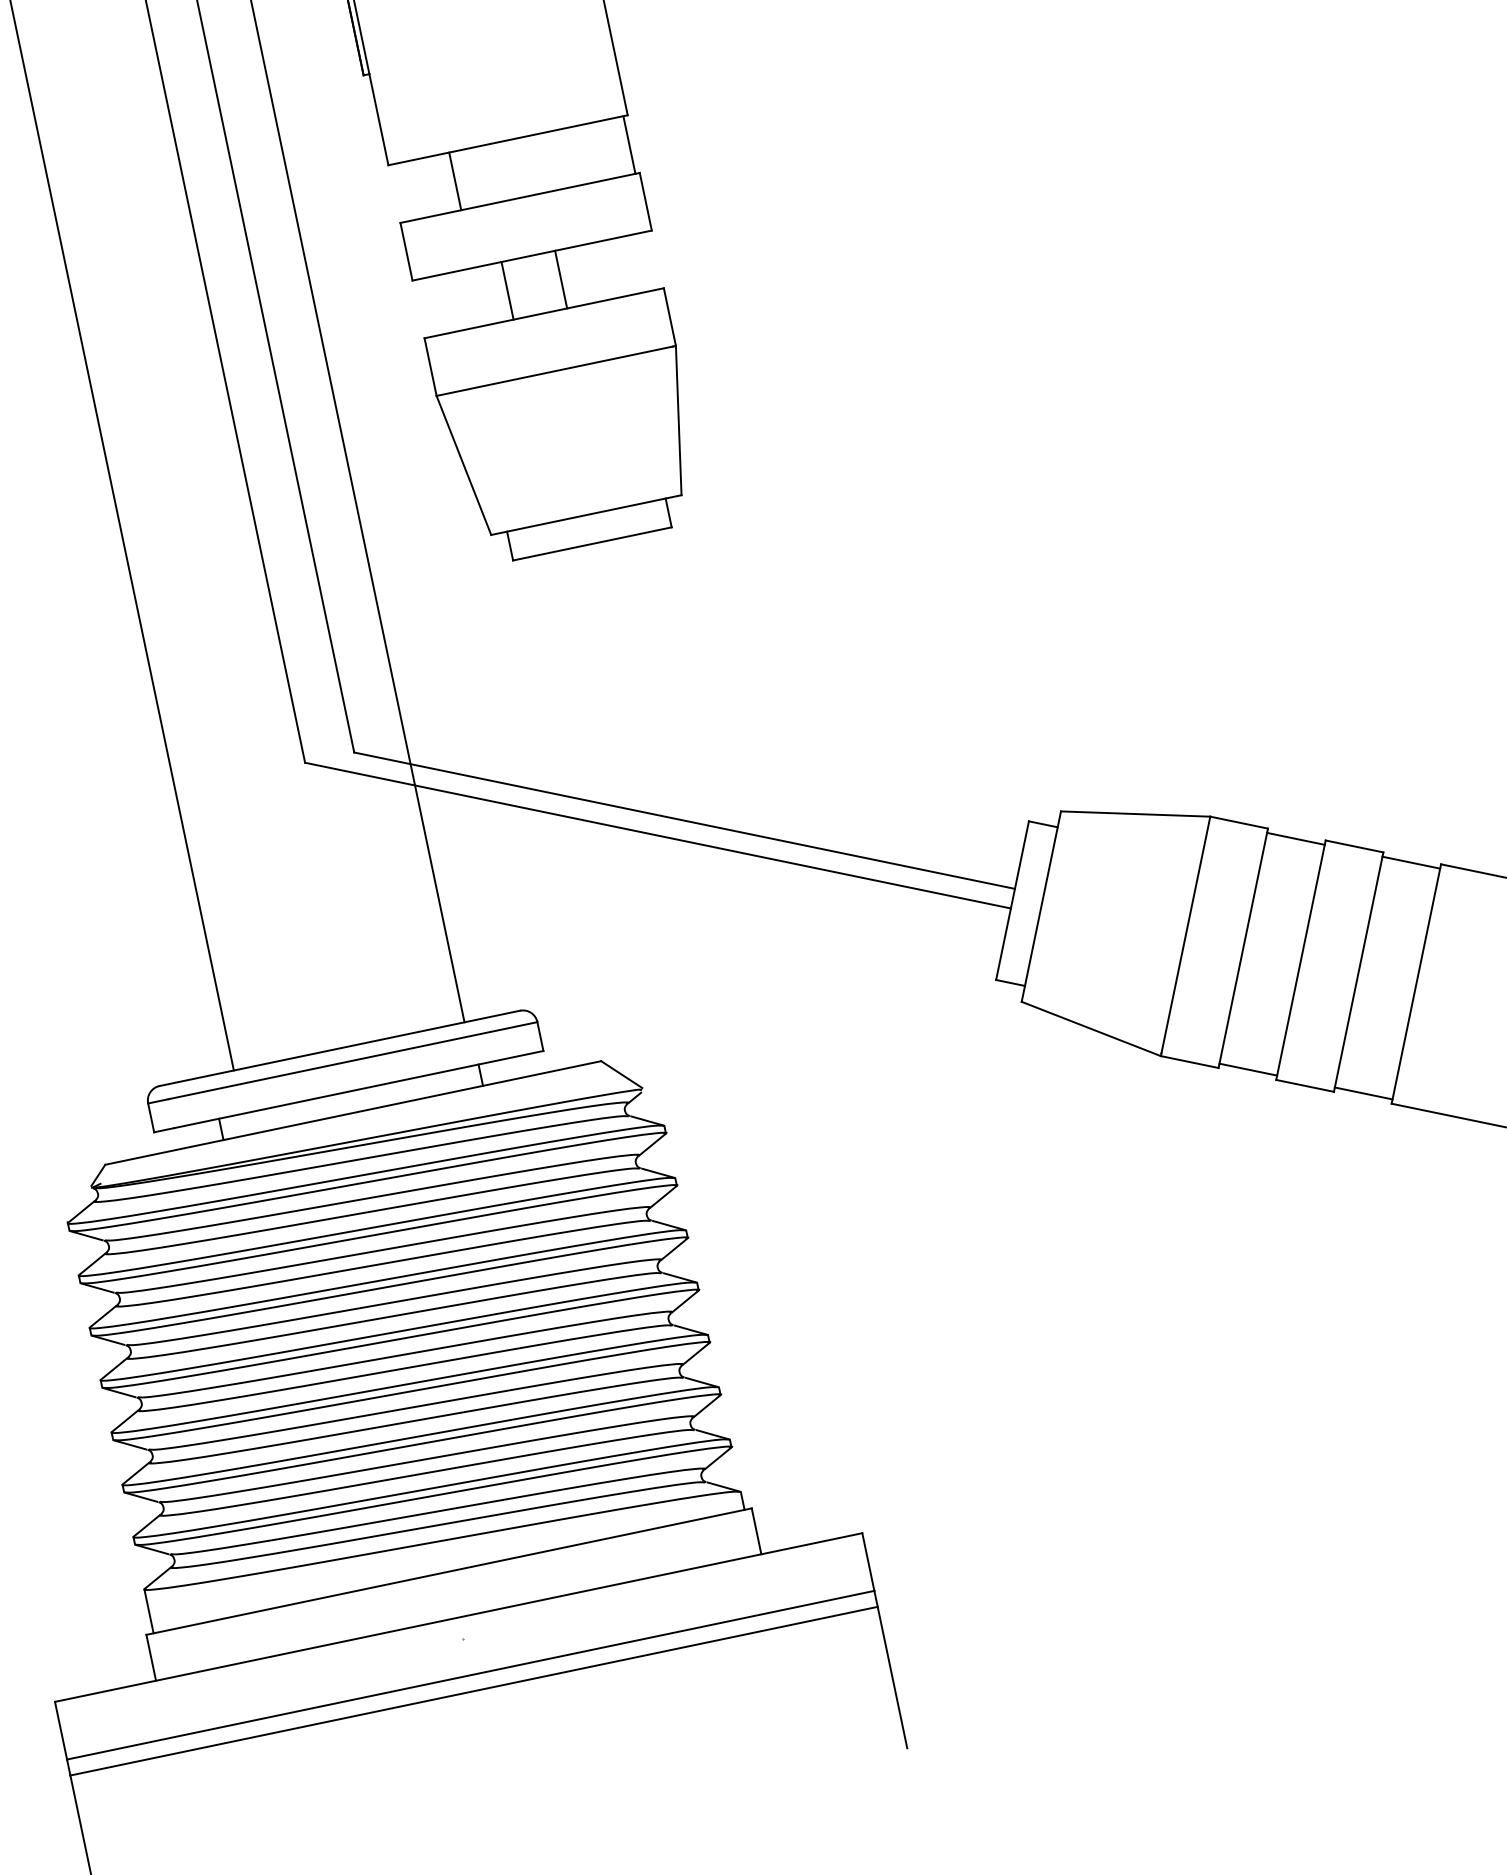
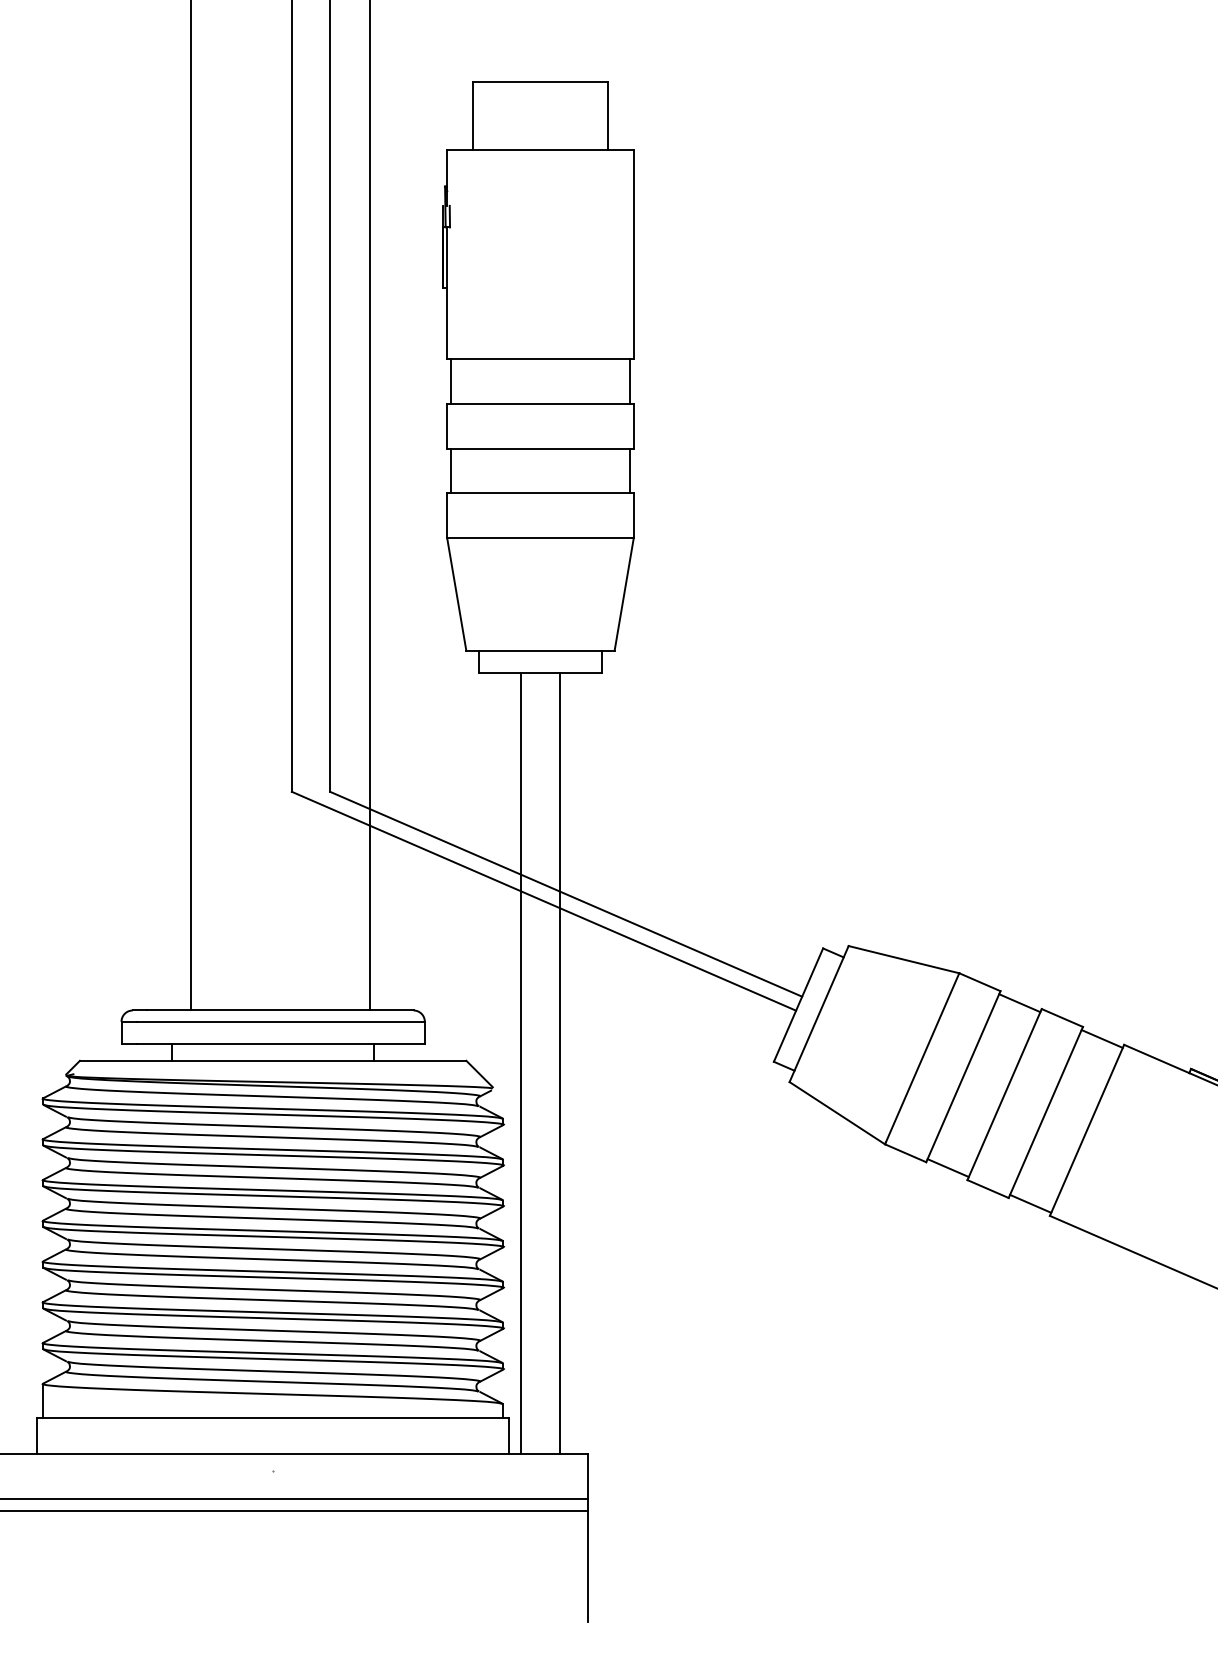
line: (454, 180) -> (450, 380), moved
line: (561, 278) -> (630, 470), moved
line: (507, 290) -> (450, 470), moved
line: (721, 1039) -> (559, 1063), added
line: (672, 1049) -> (521, 1063), added

